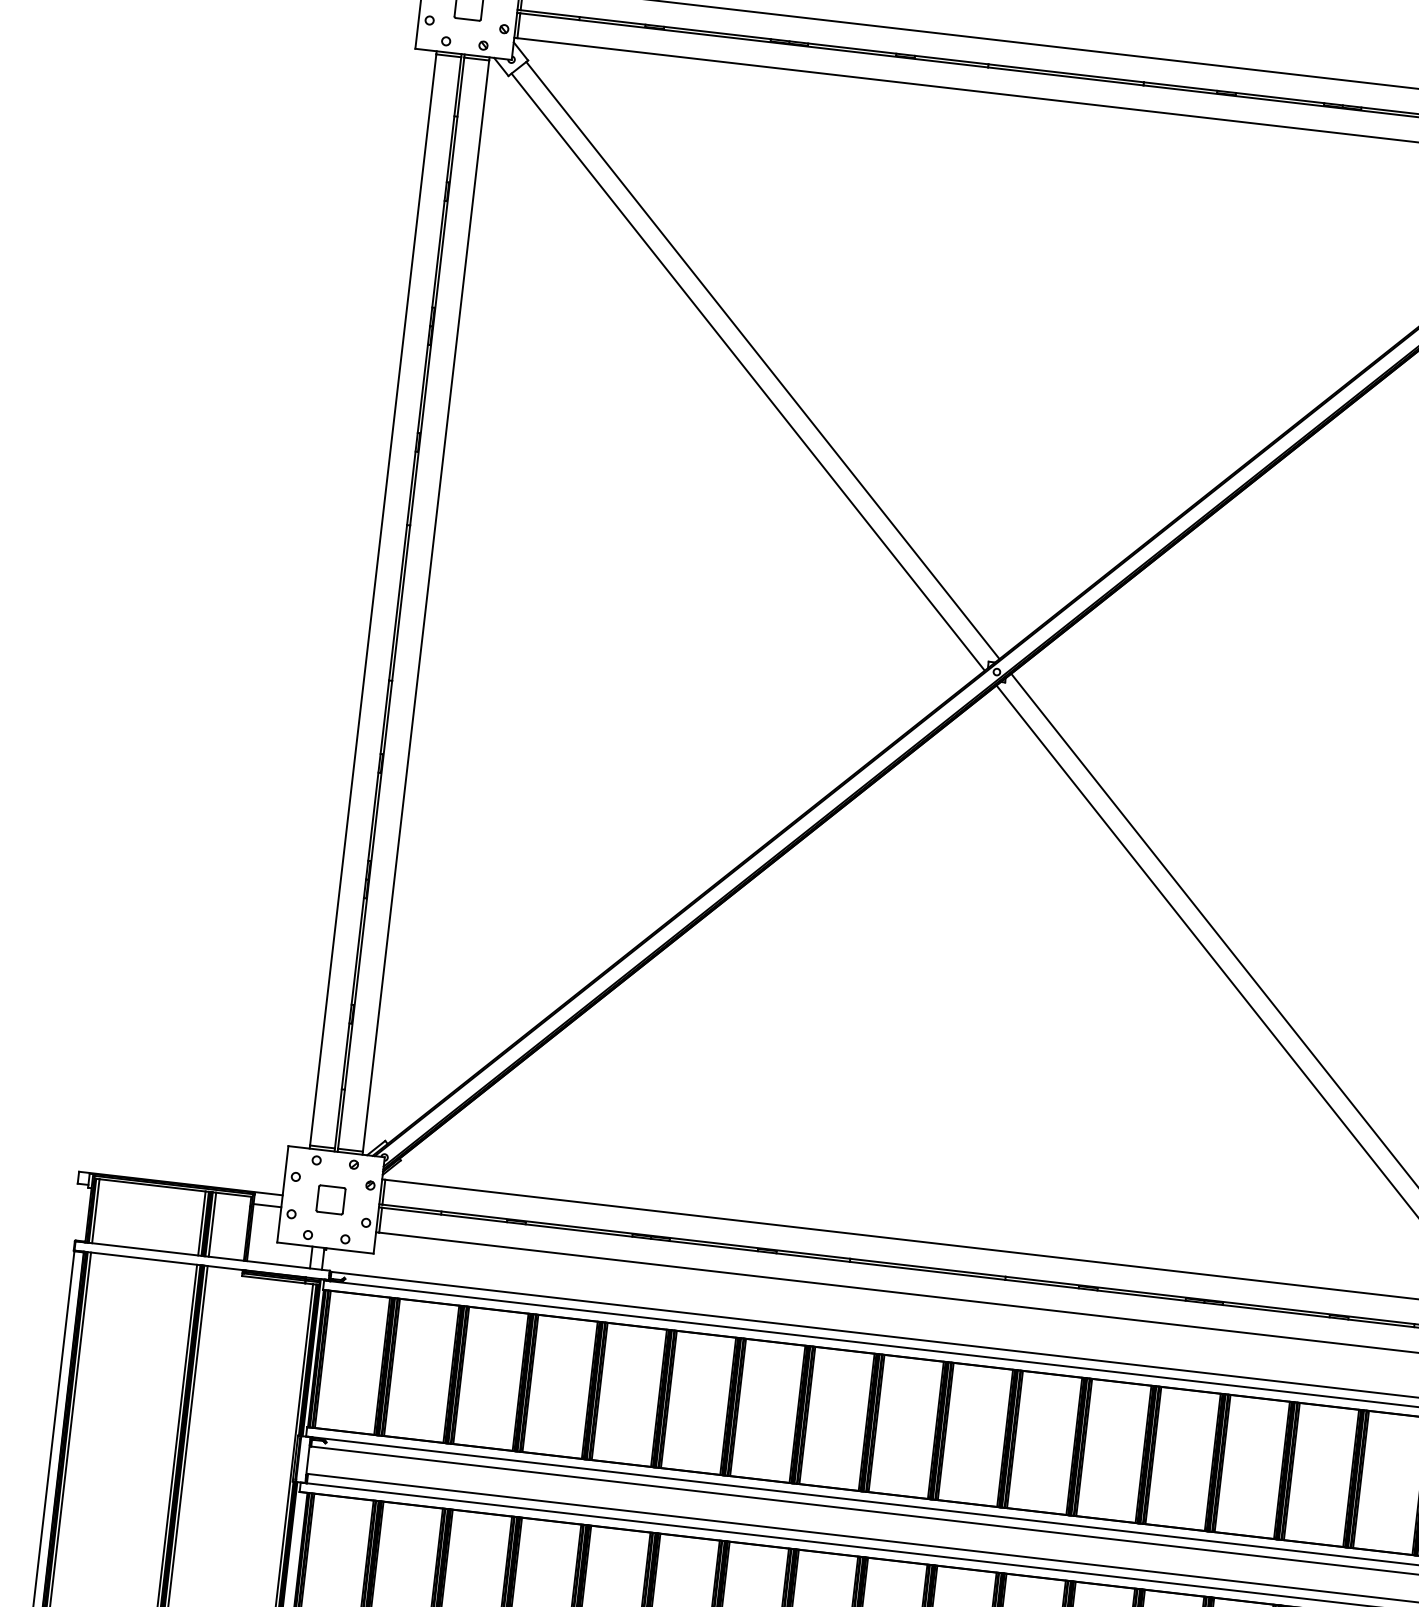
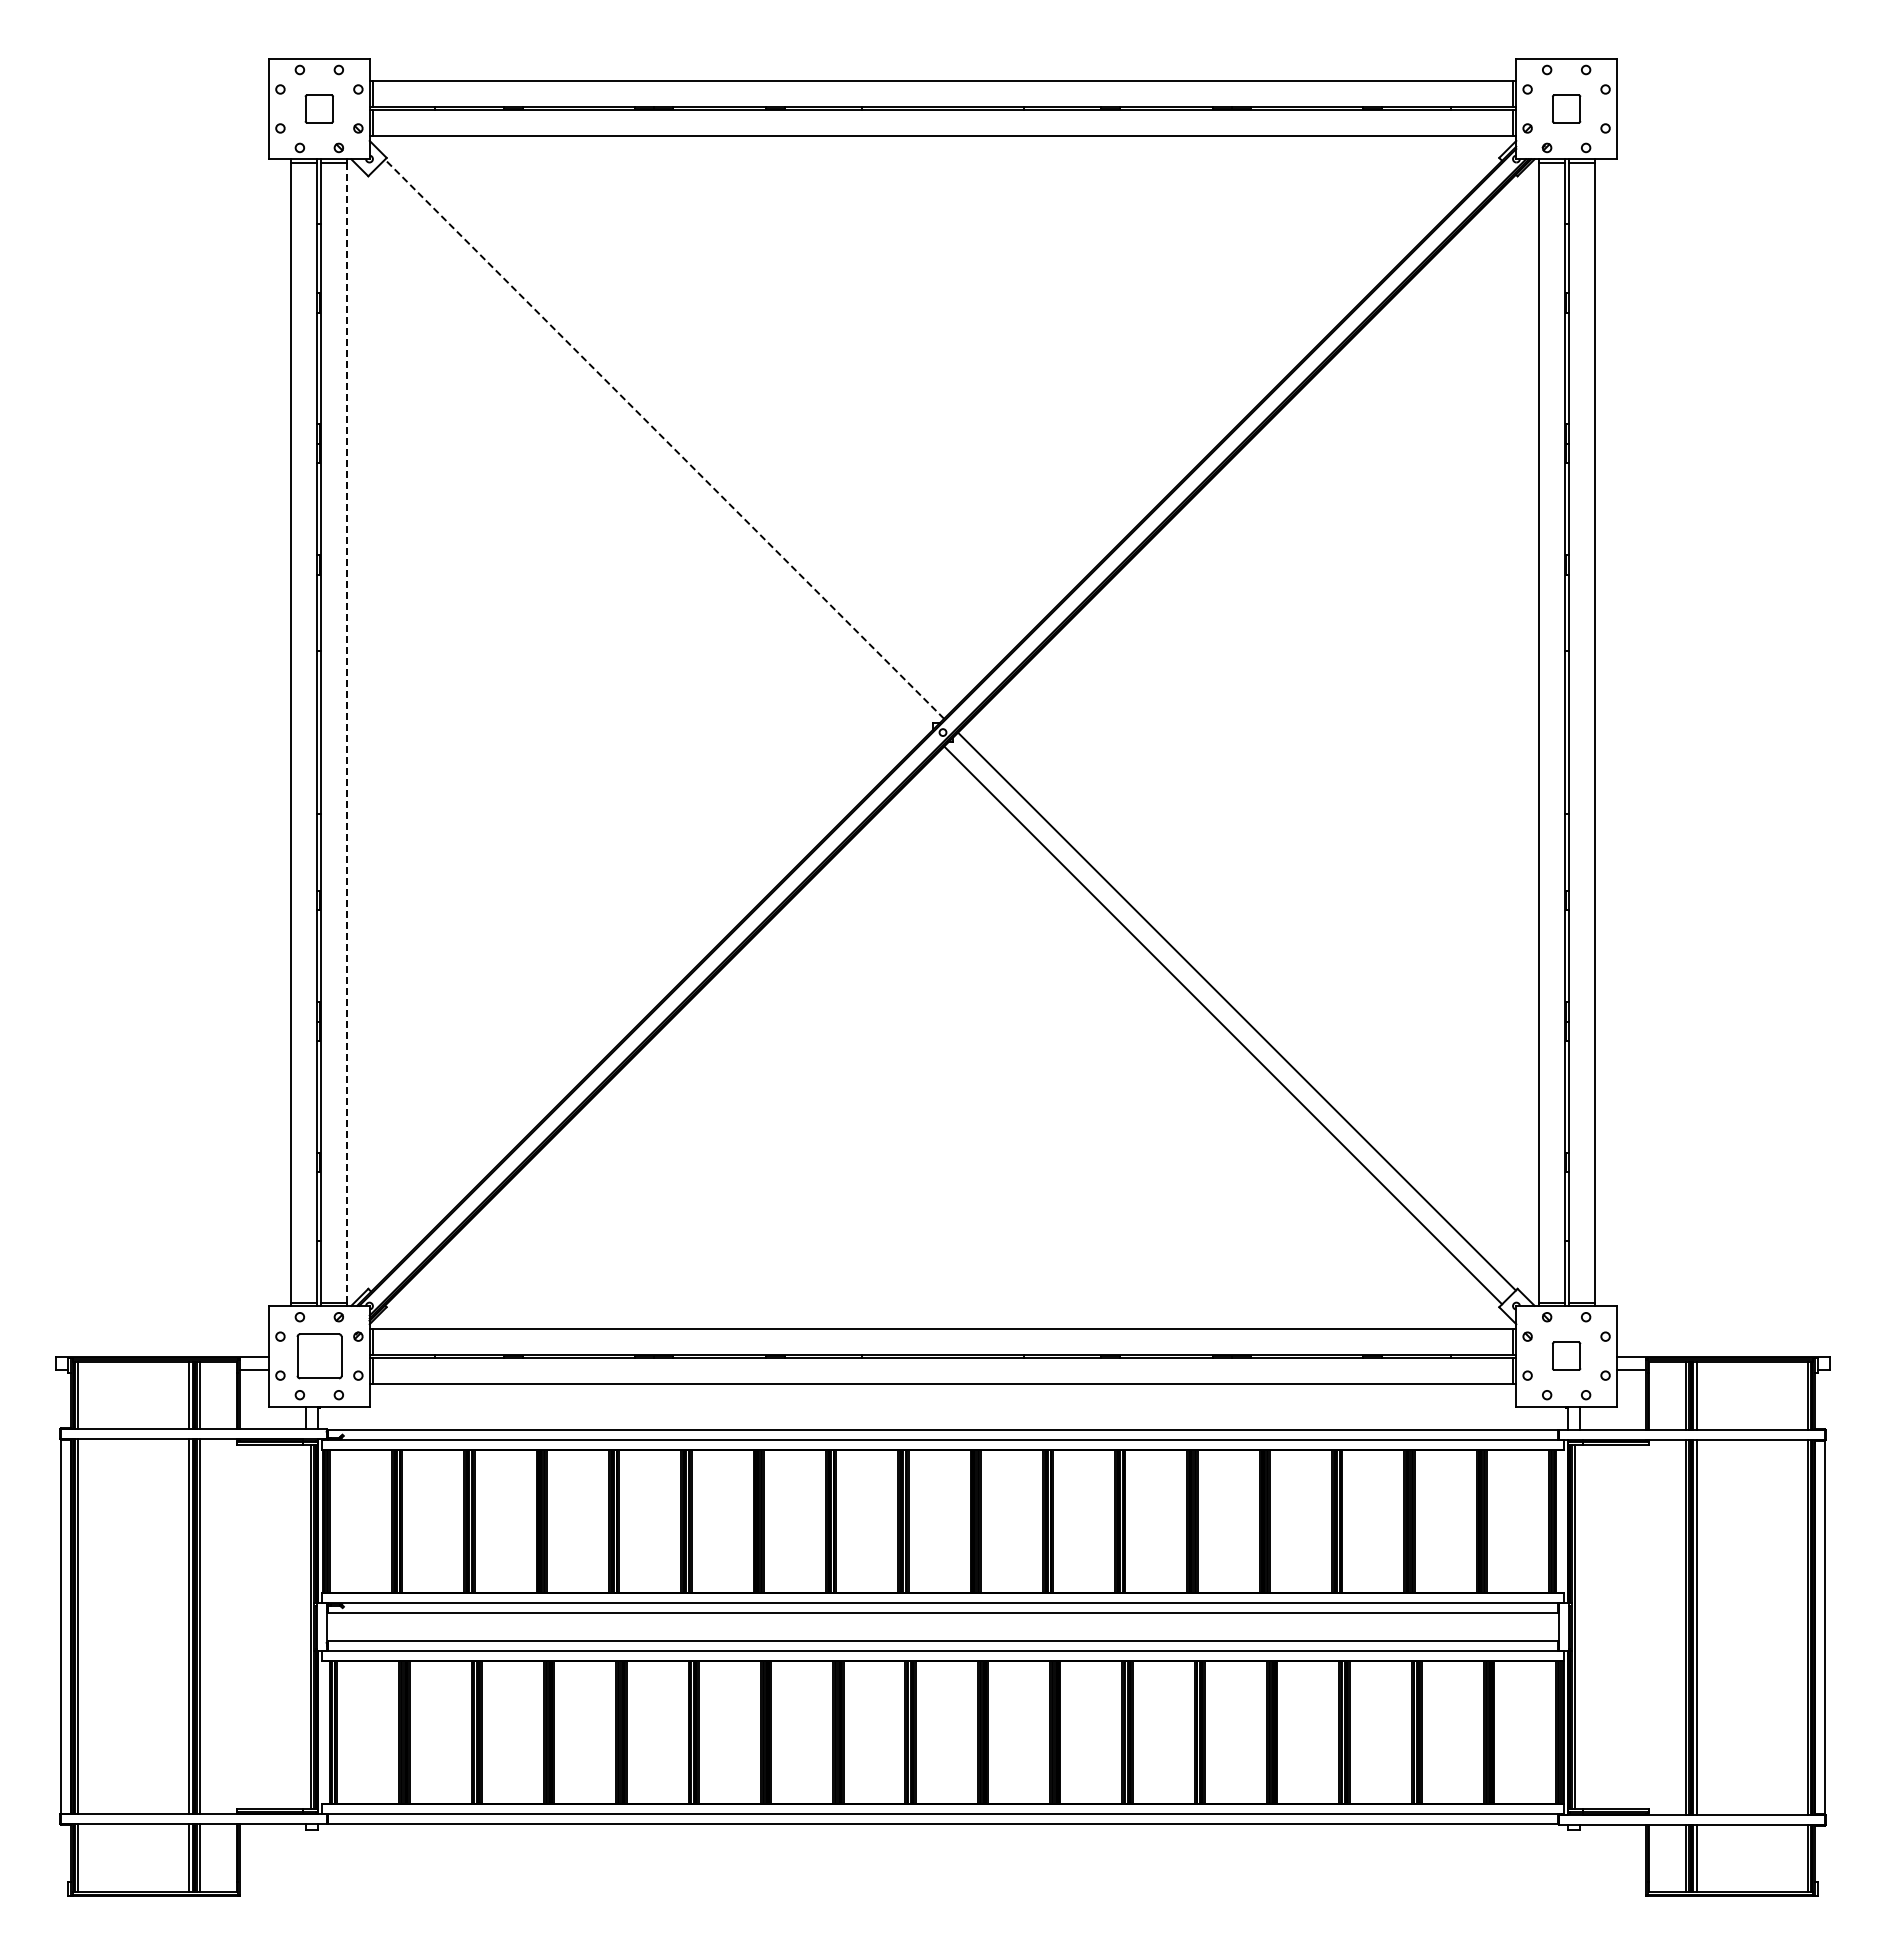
line: (762, 359) -> (664, 438), solid -> dashed
line: (747, 371) -> (650, 452), removed
line: (425, 606) -> (346, 733), solid -> dashed
part: (330, 1199) -> (318, 1355), size x1.6

